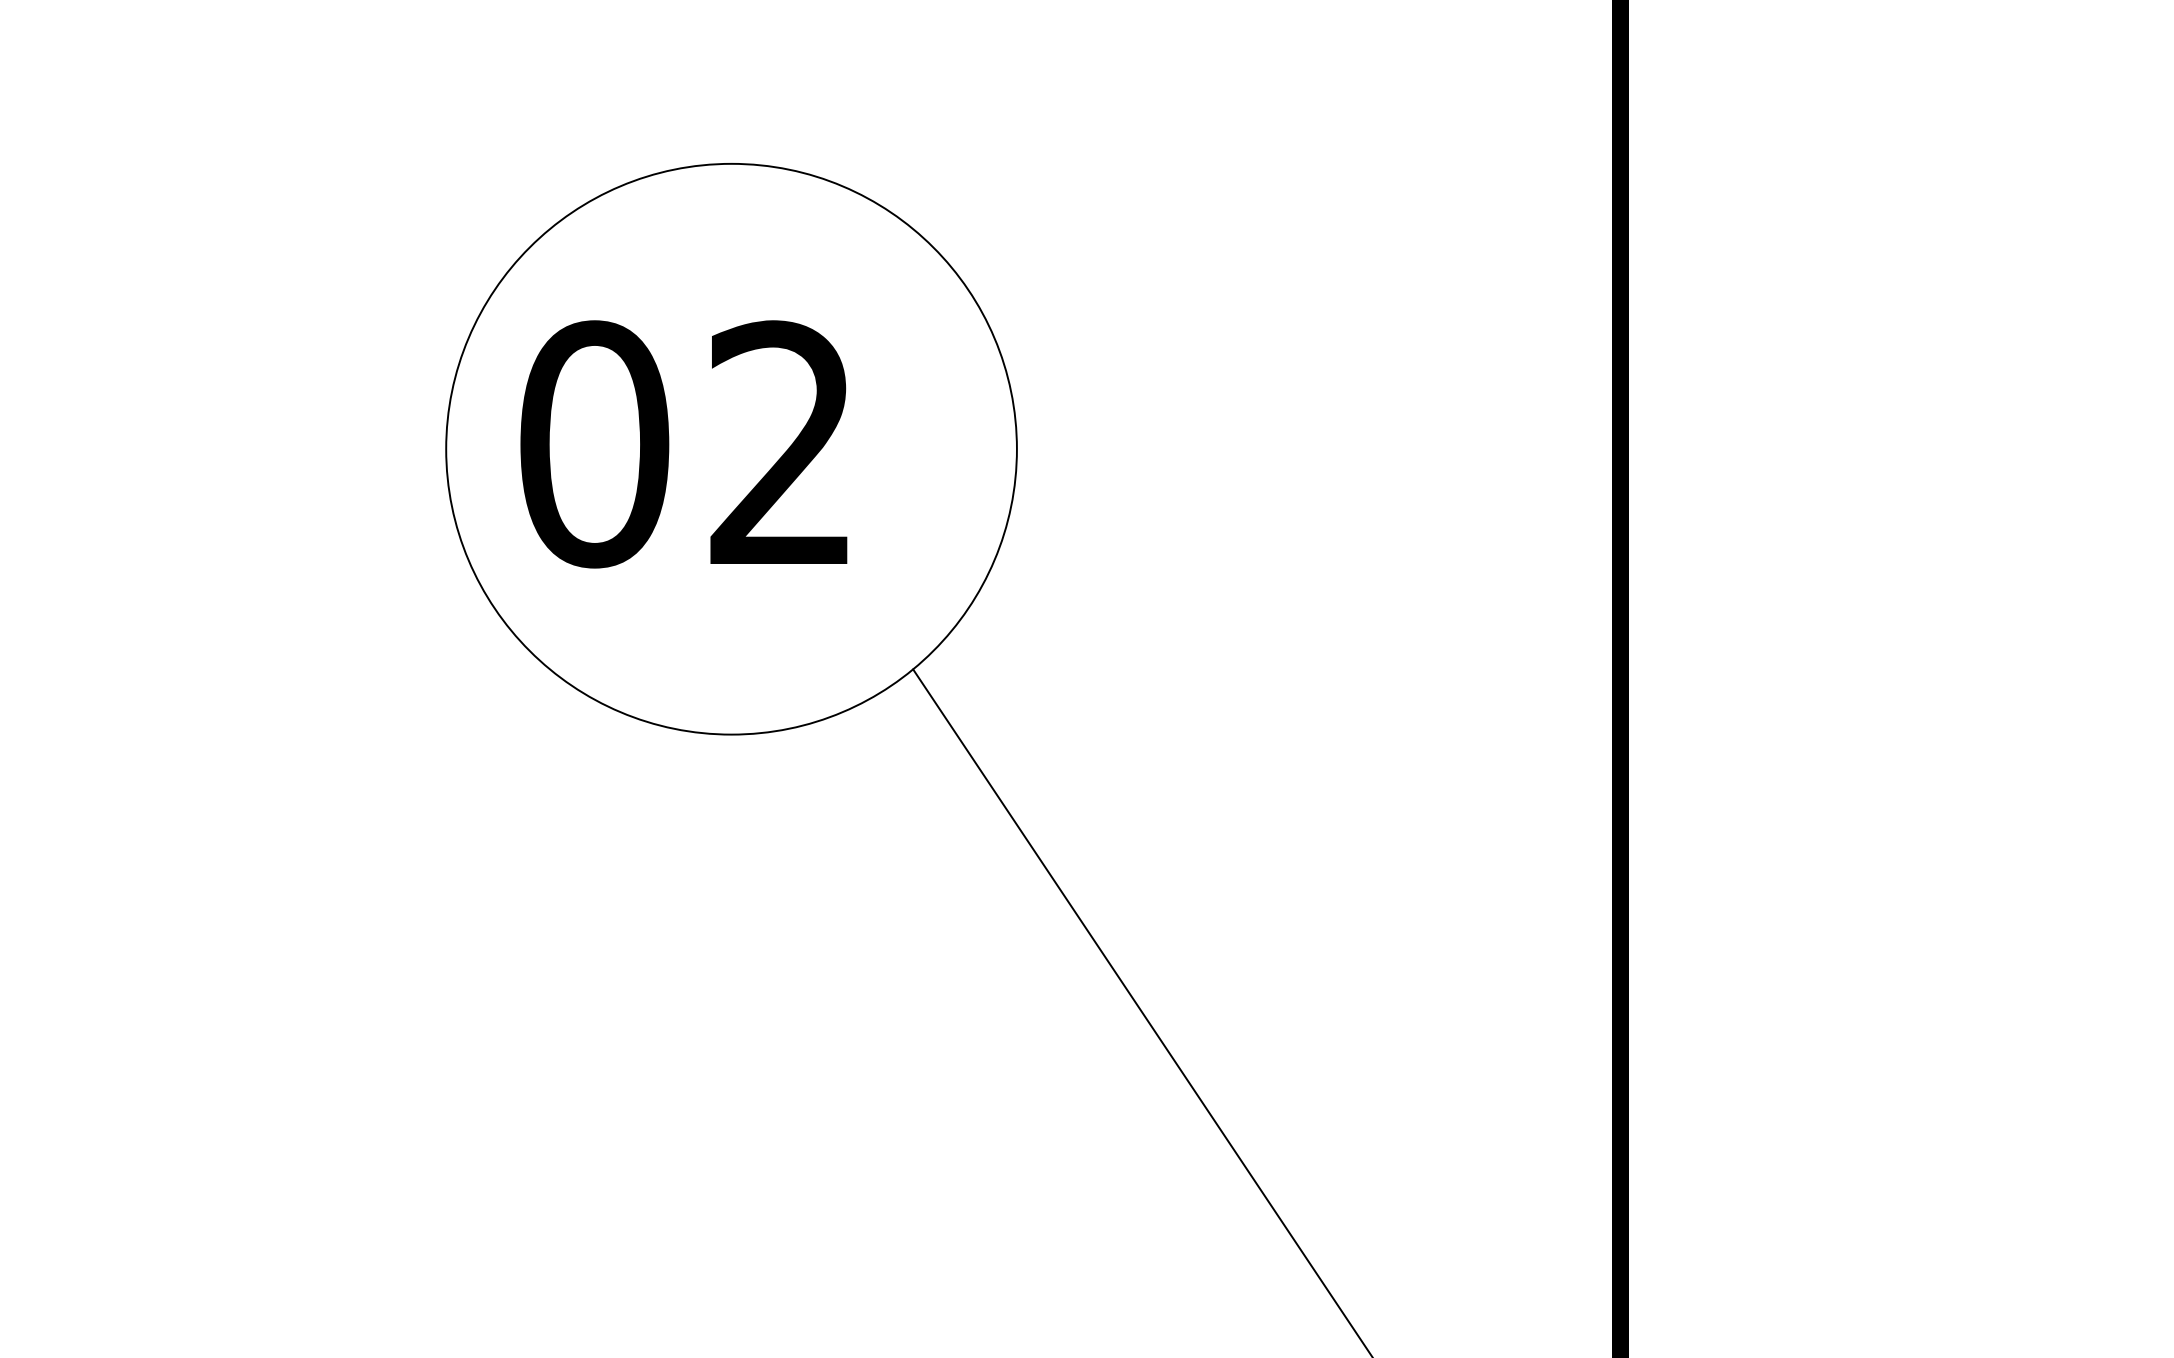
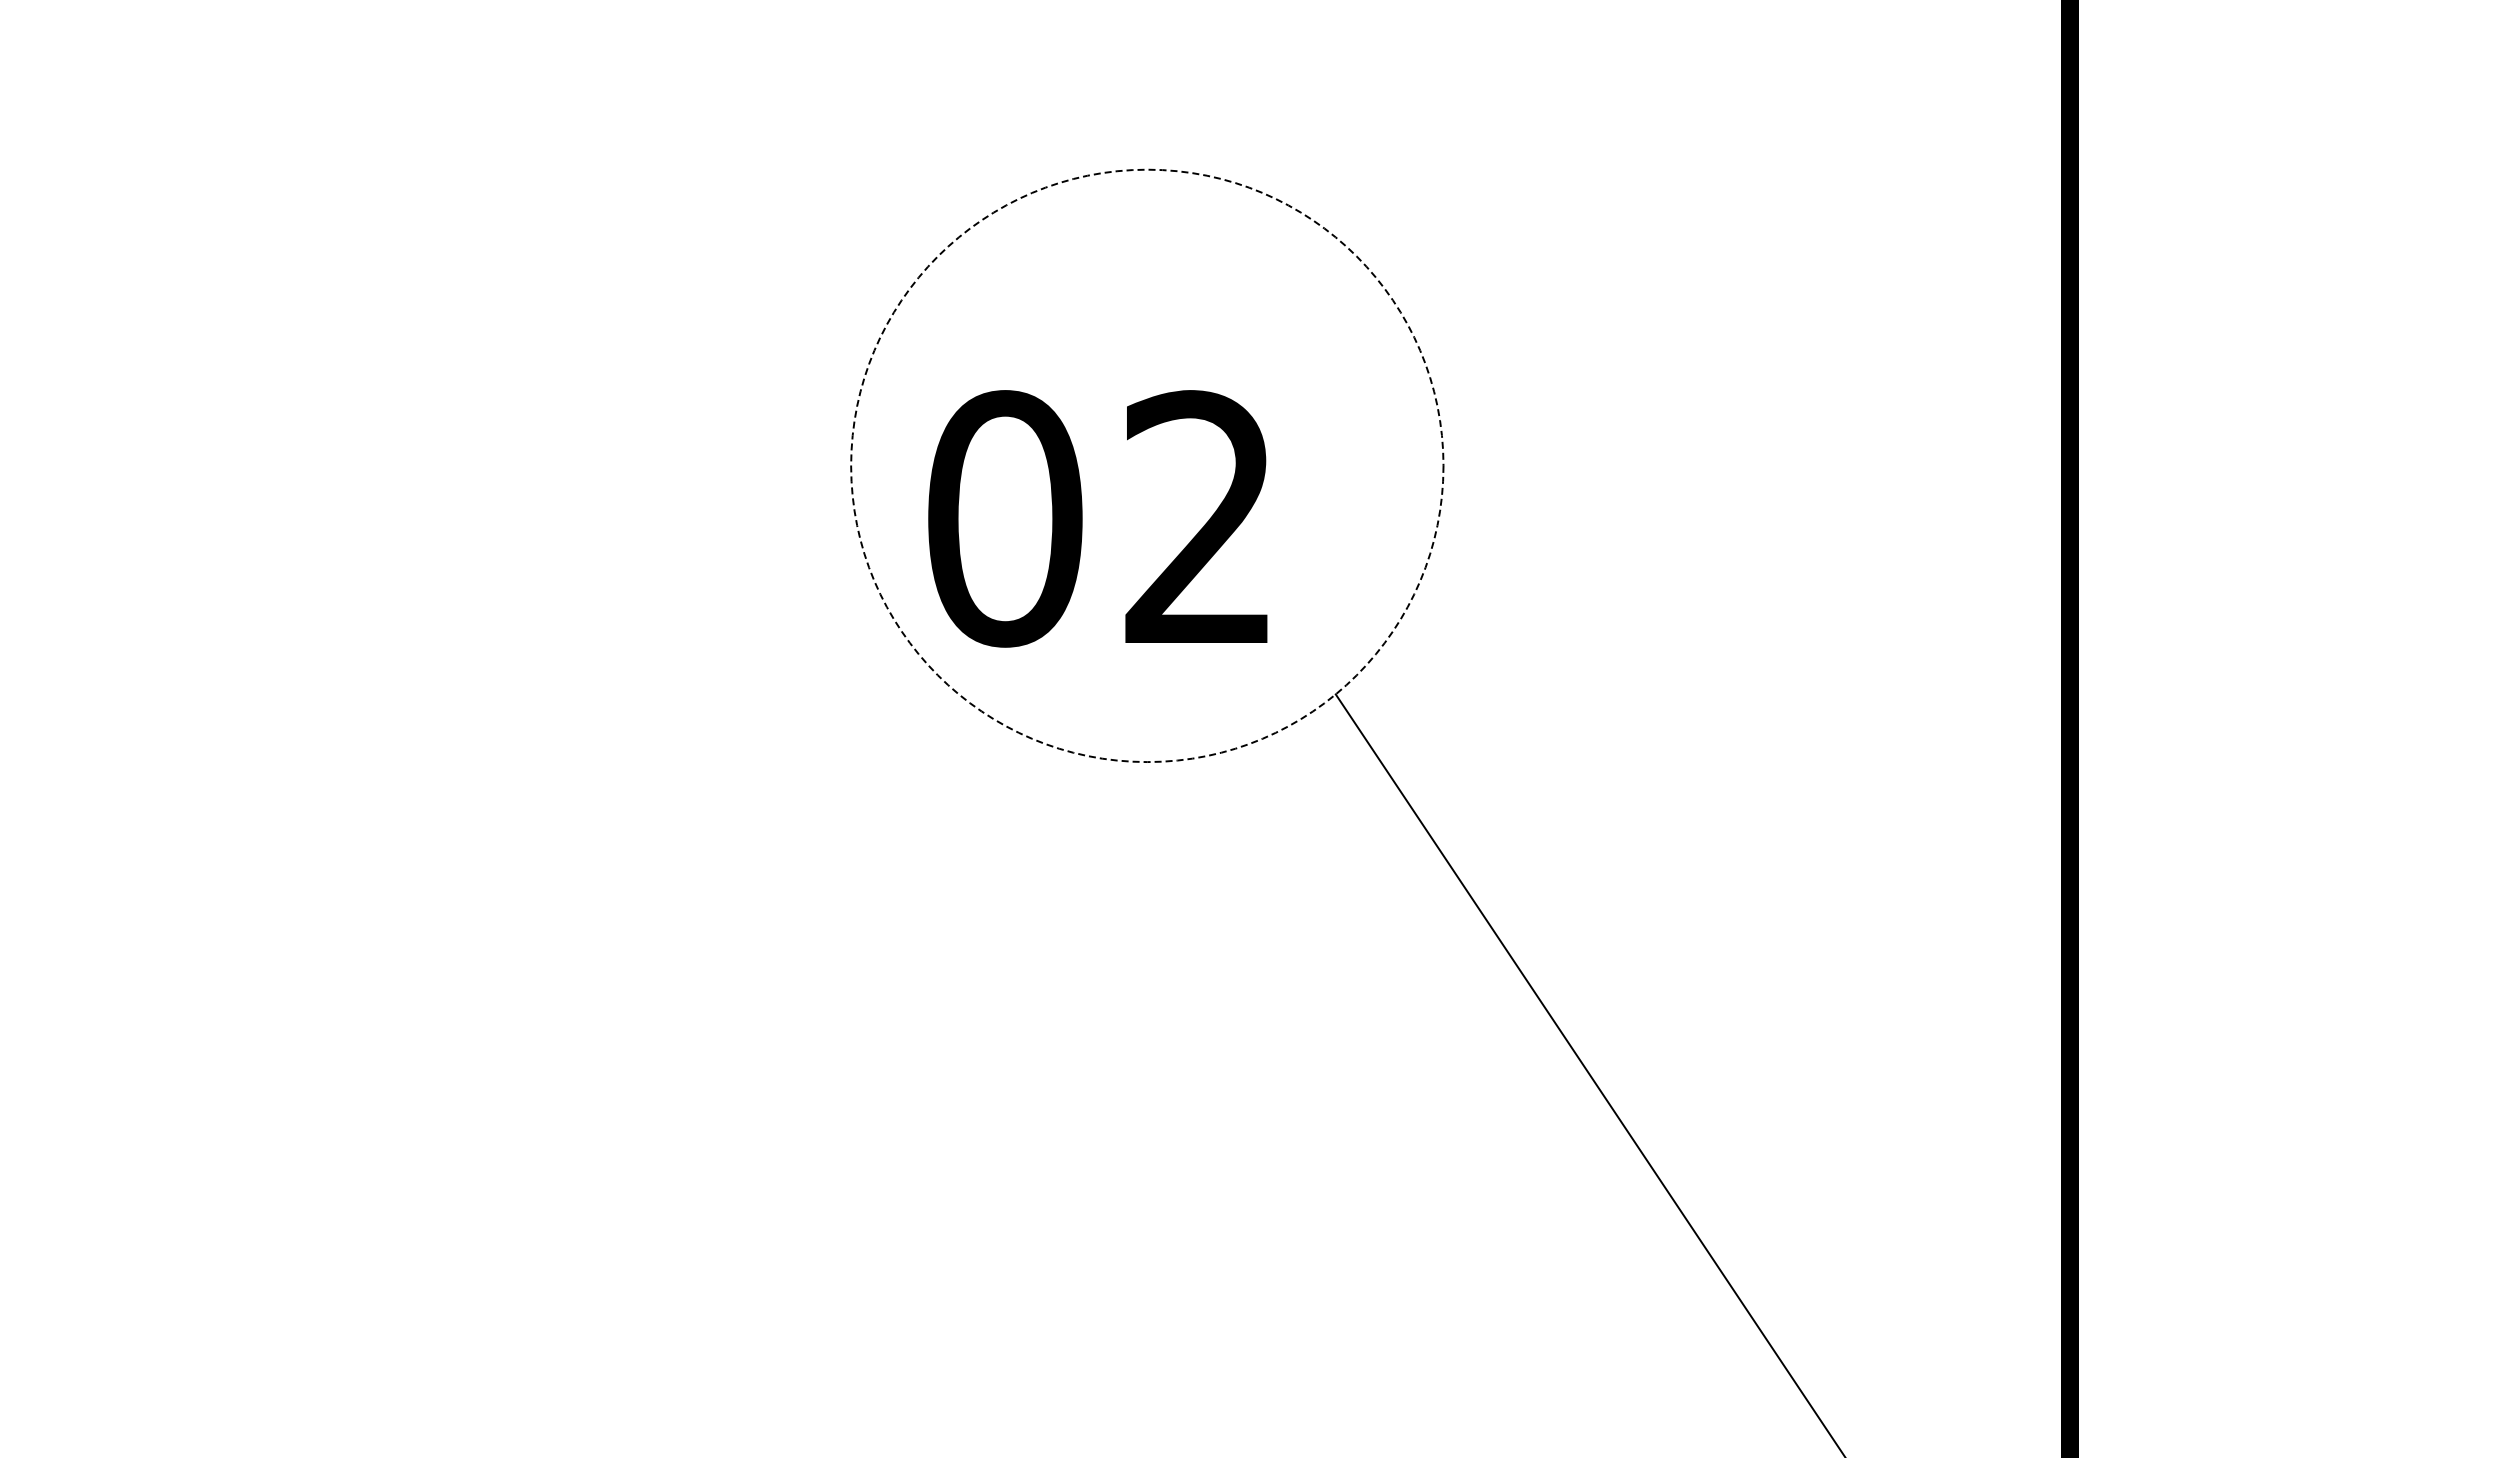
text: (683, 444) -> (1097, 518), moved
circle: (731, 448) -> (1147, 465), solid -> dashed

